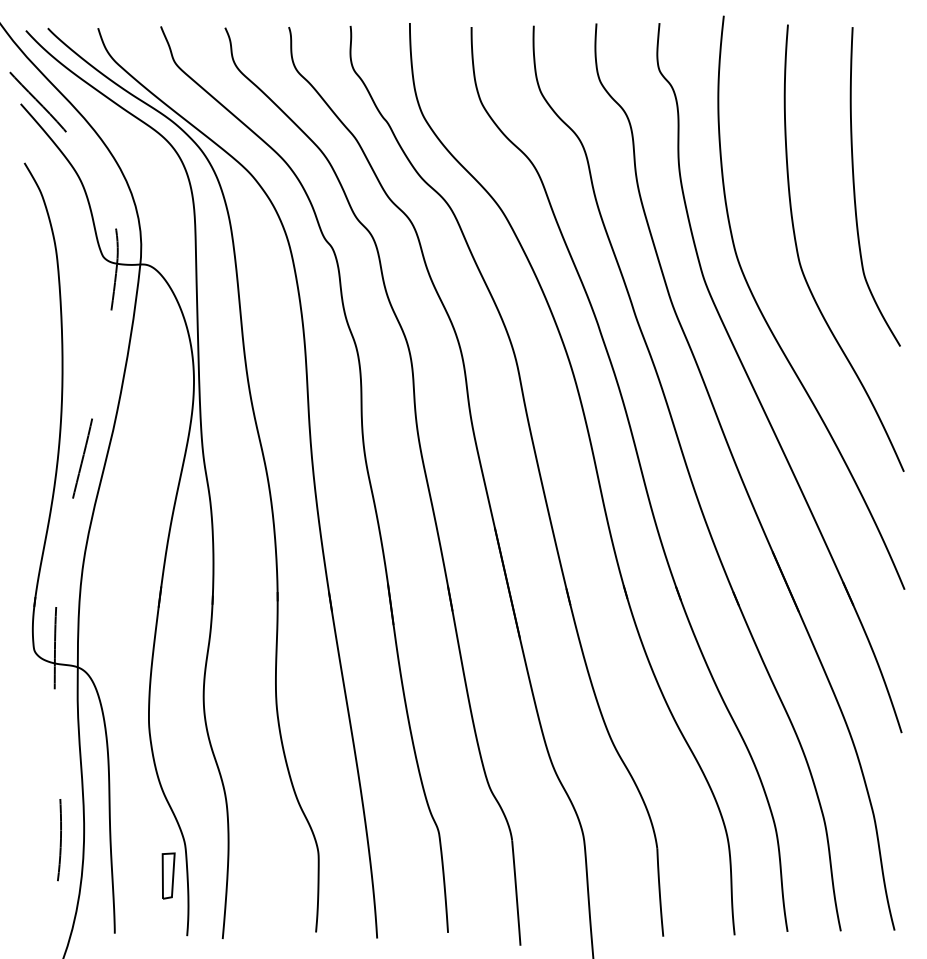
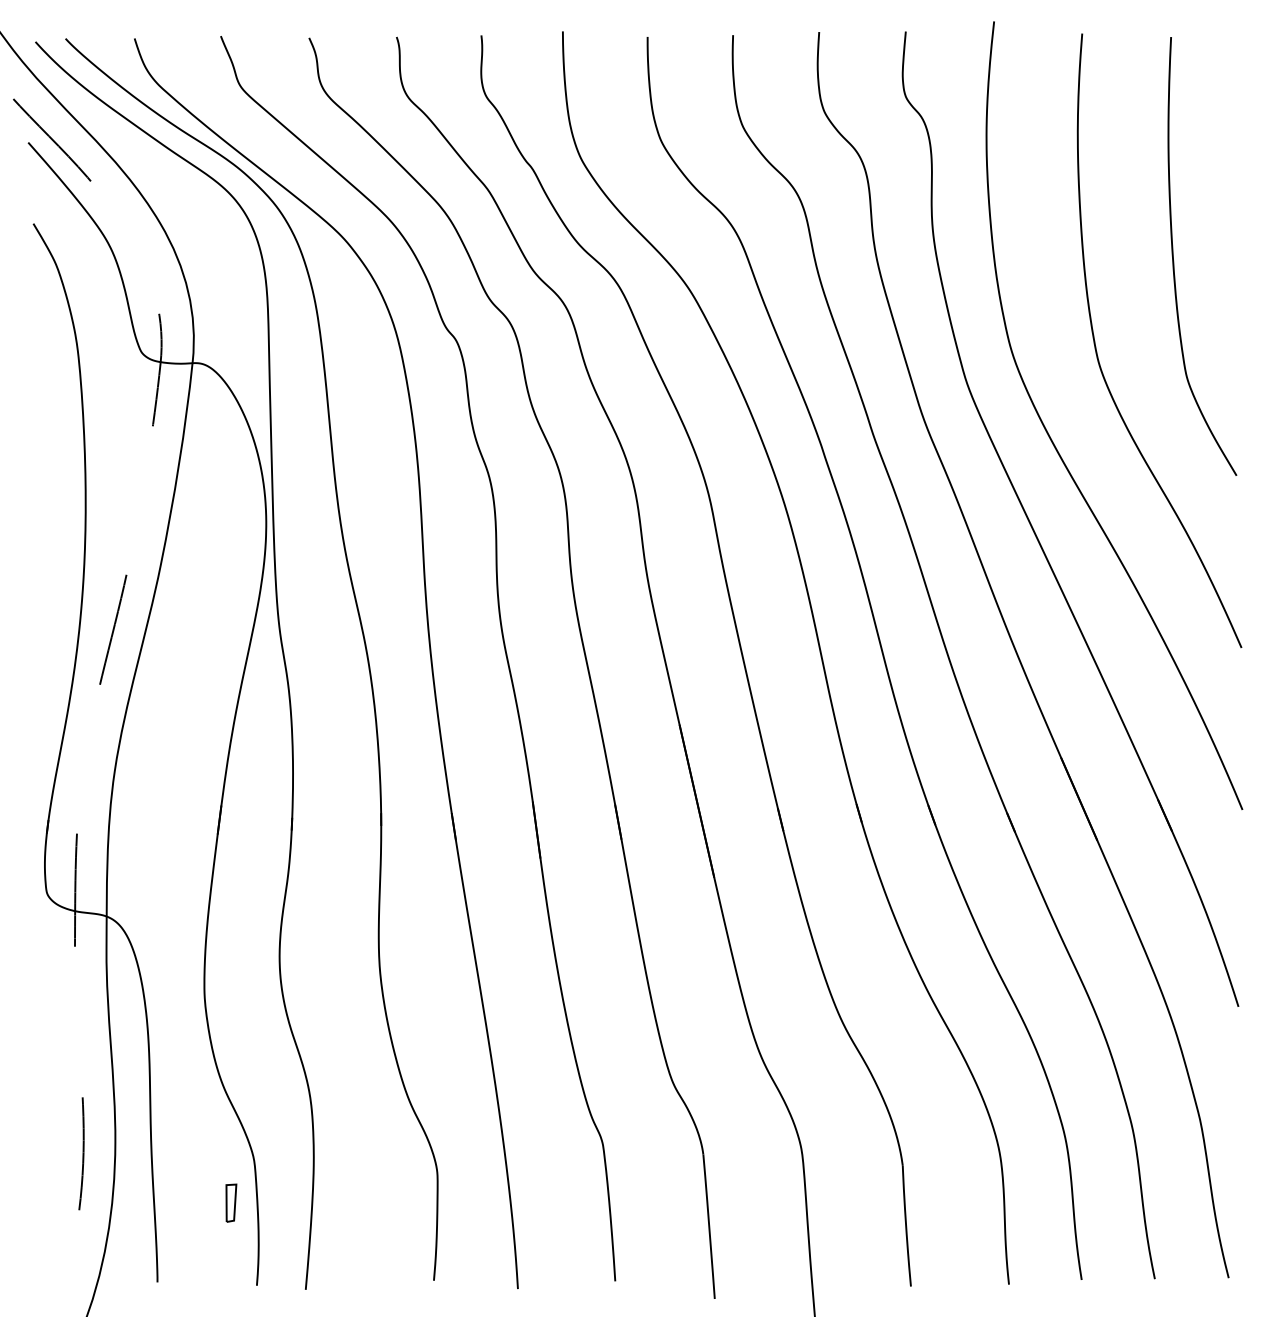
part: (168, 875) -> (231, 1202), size x0.6

